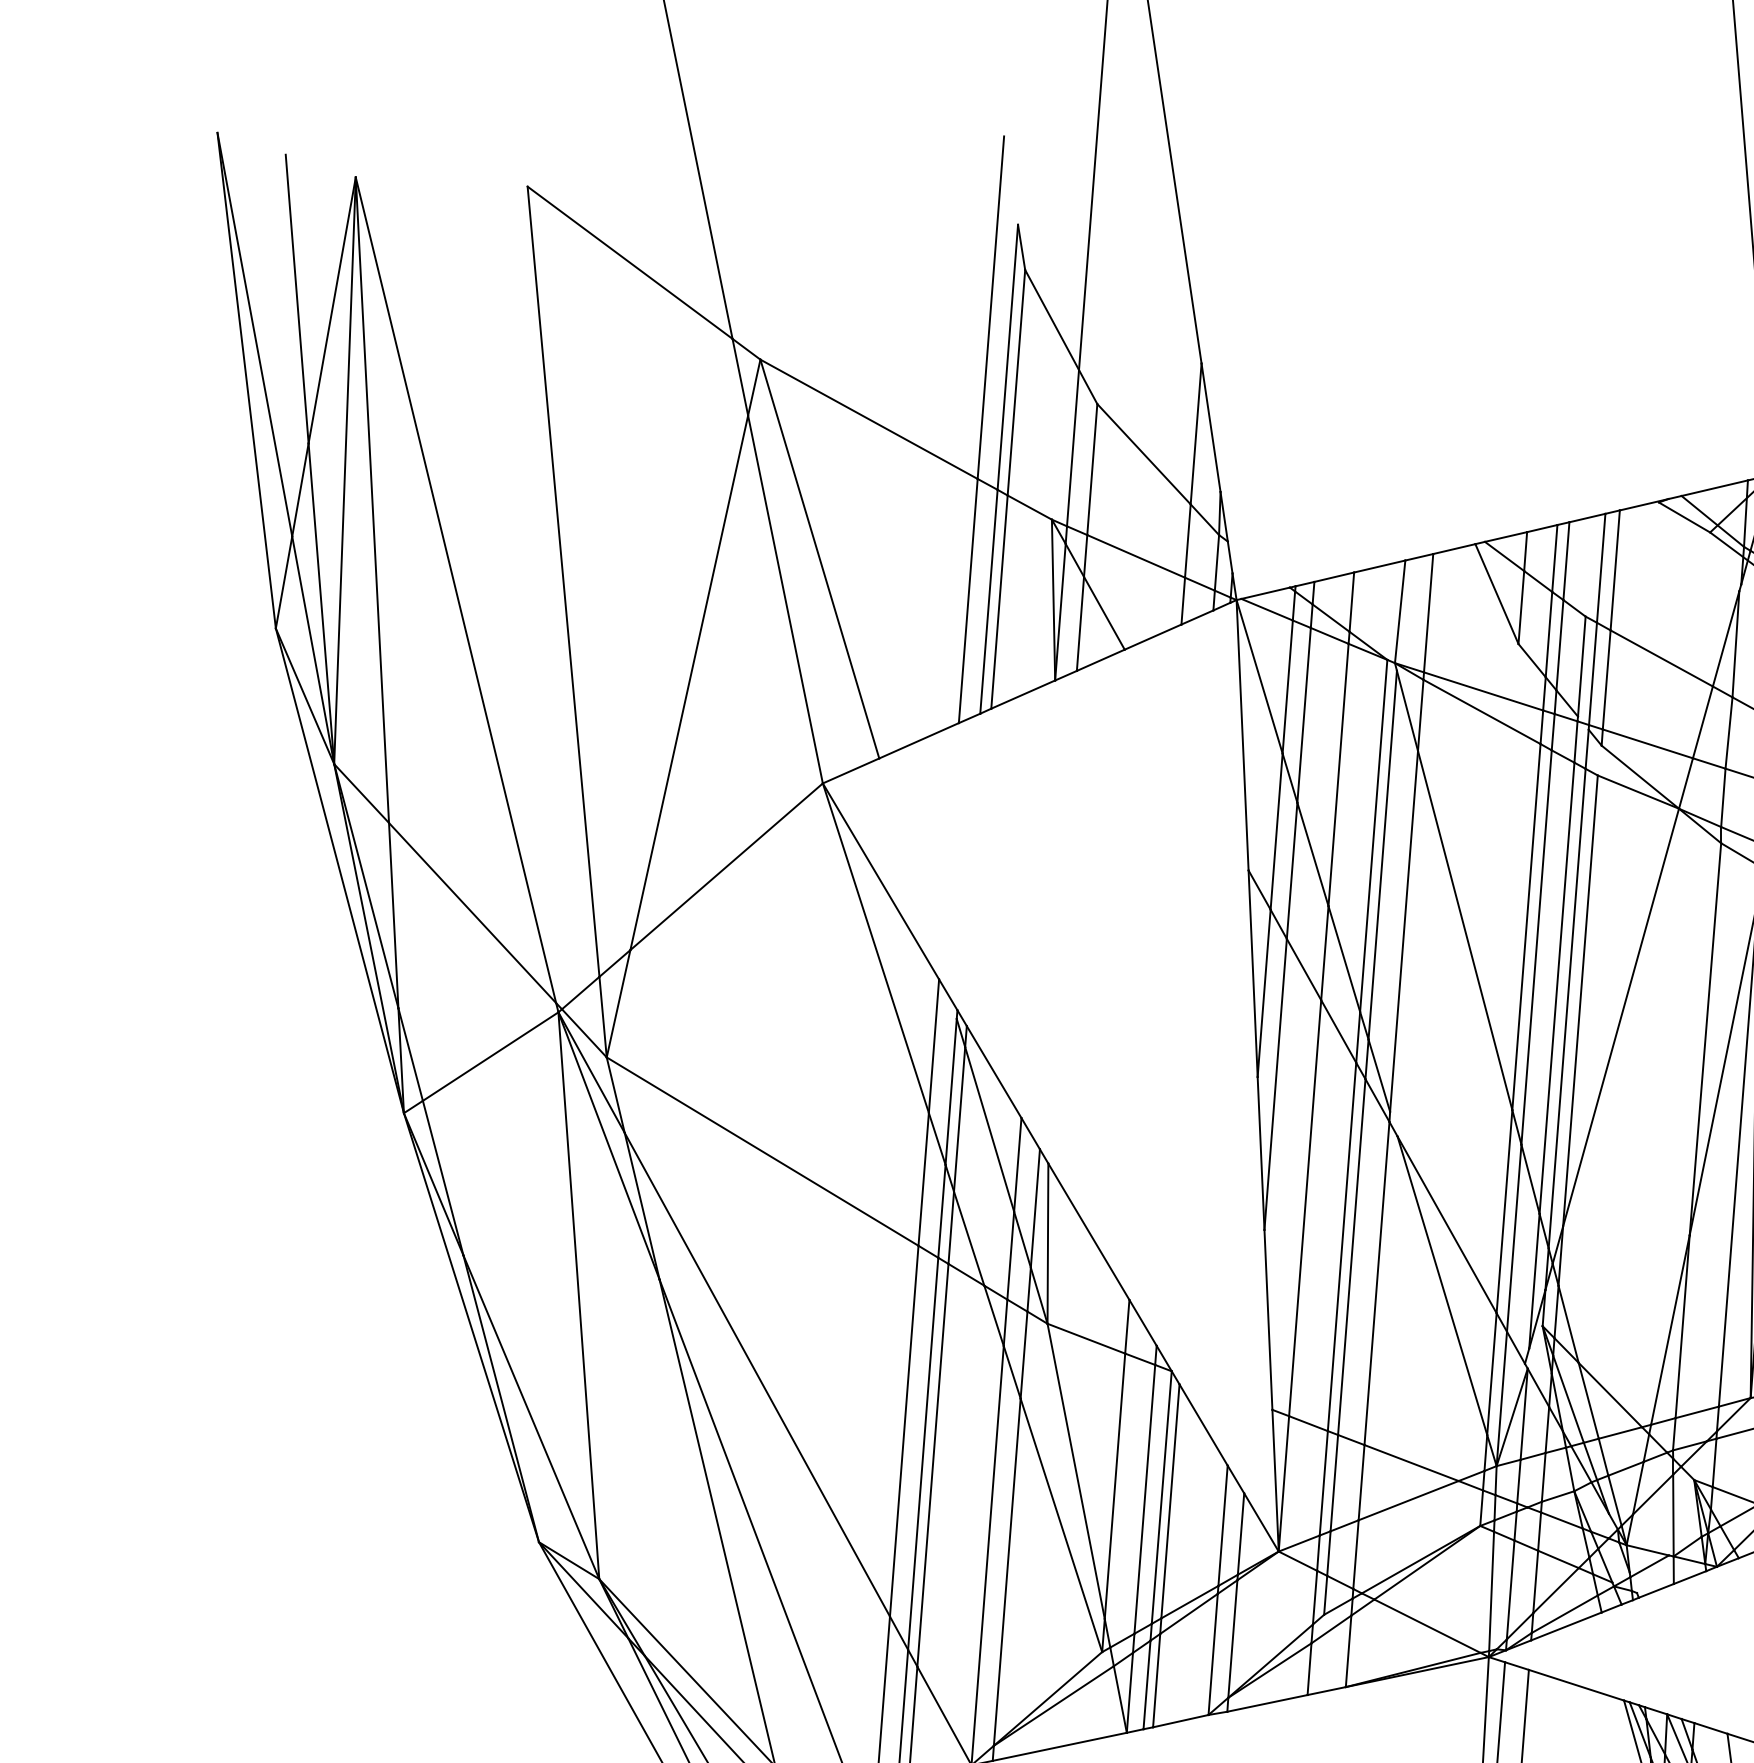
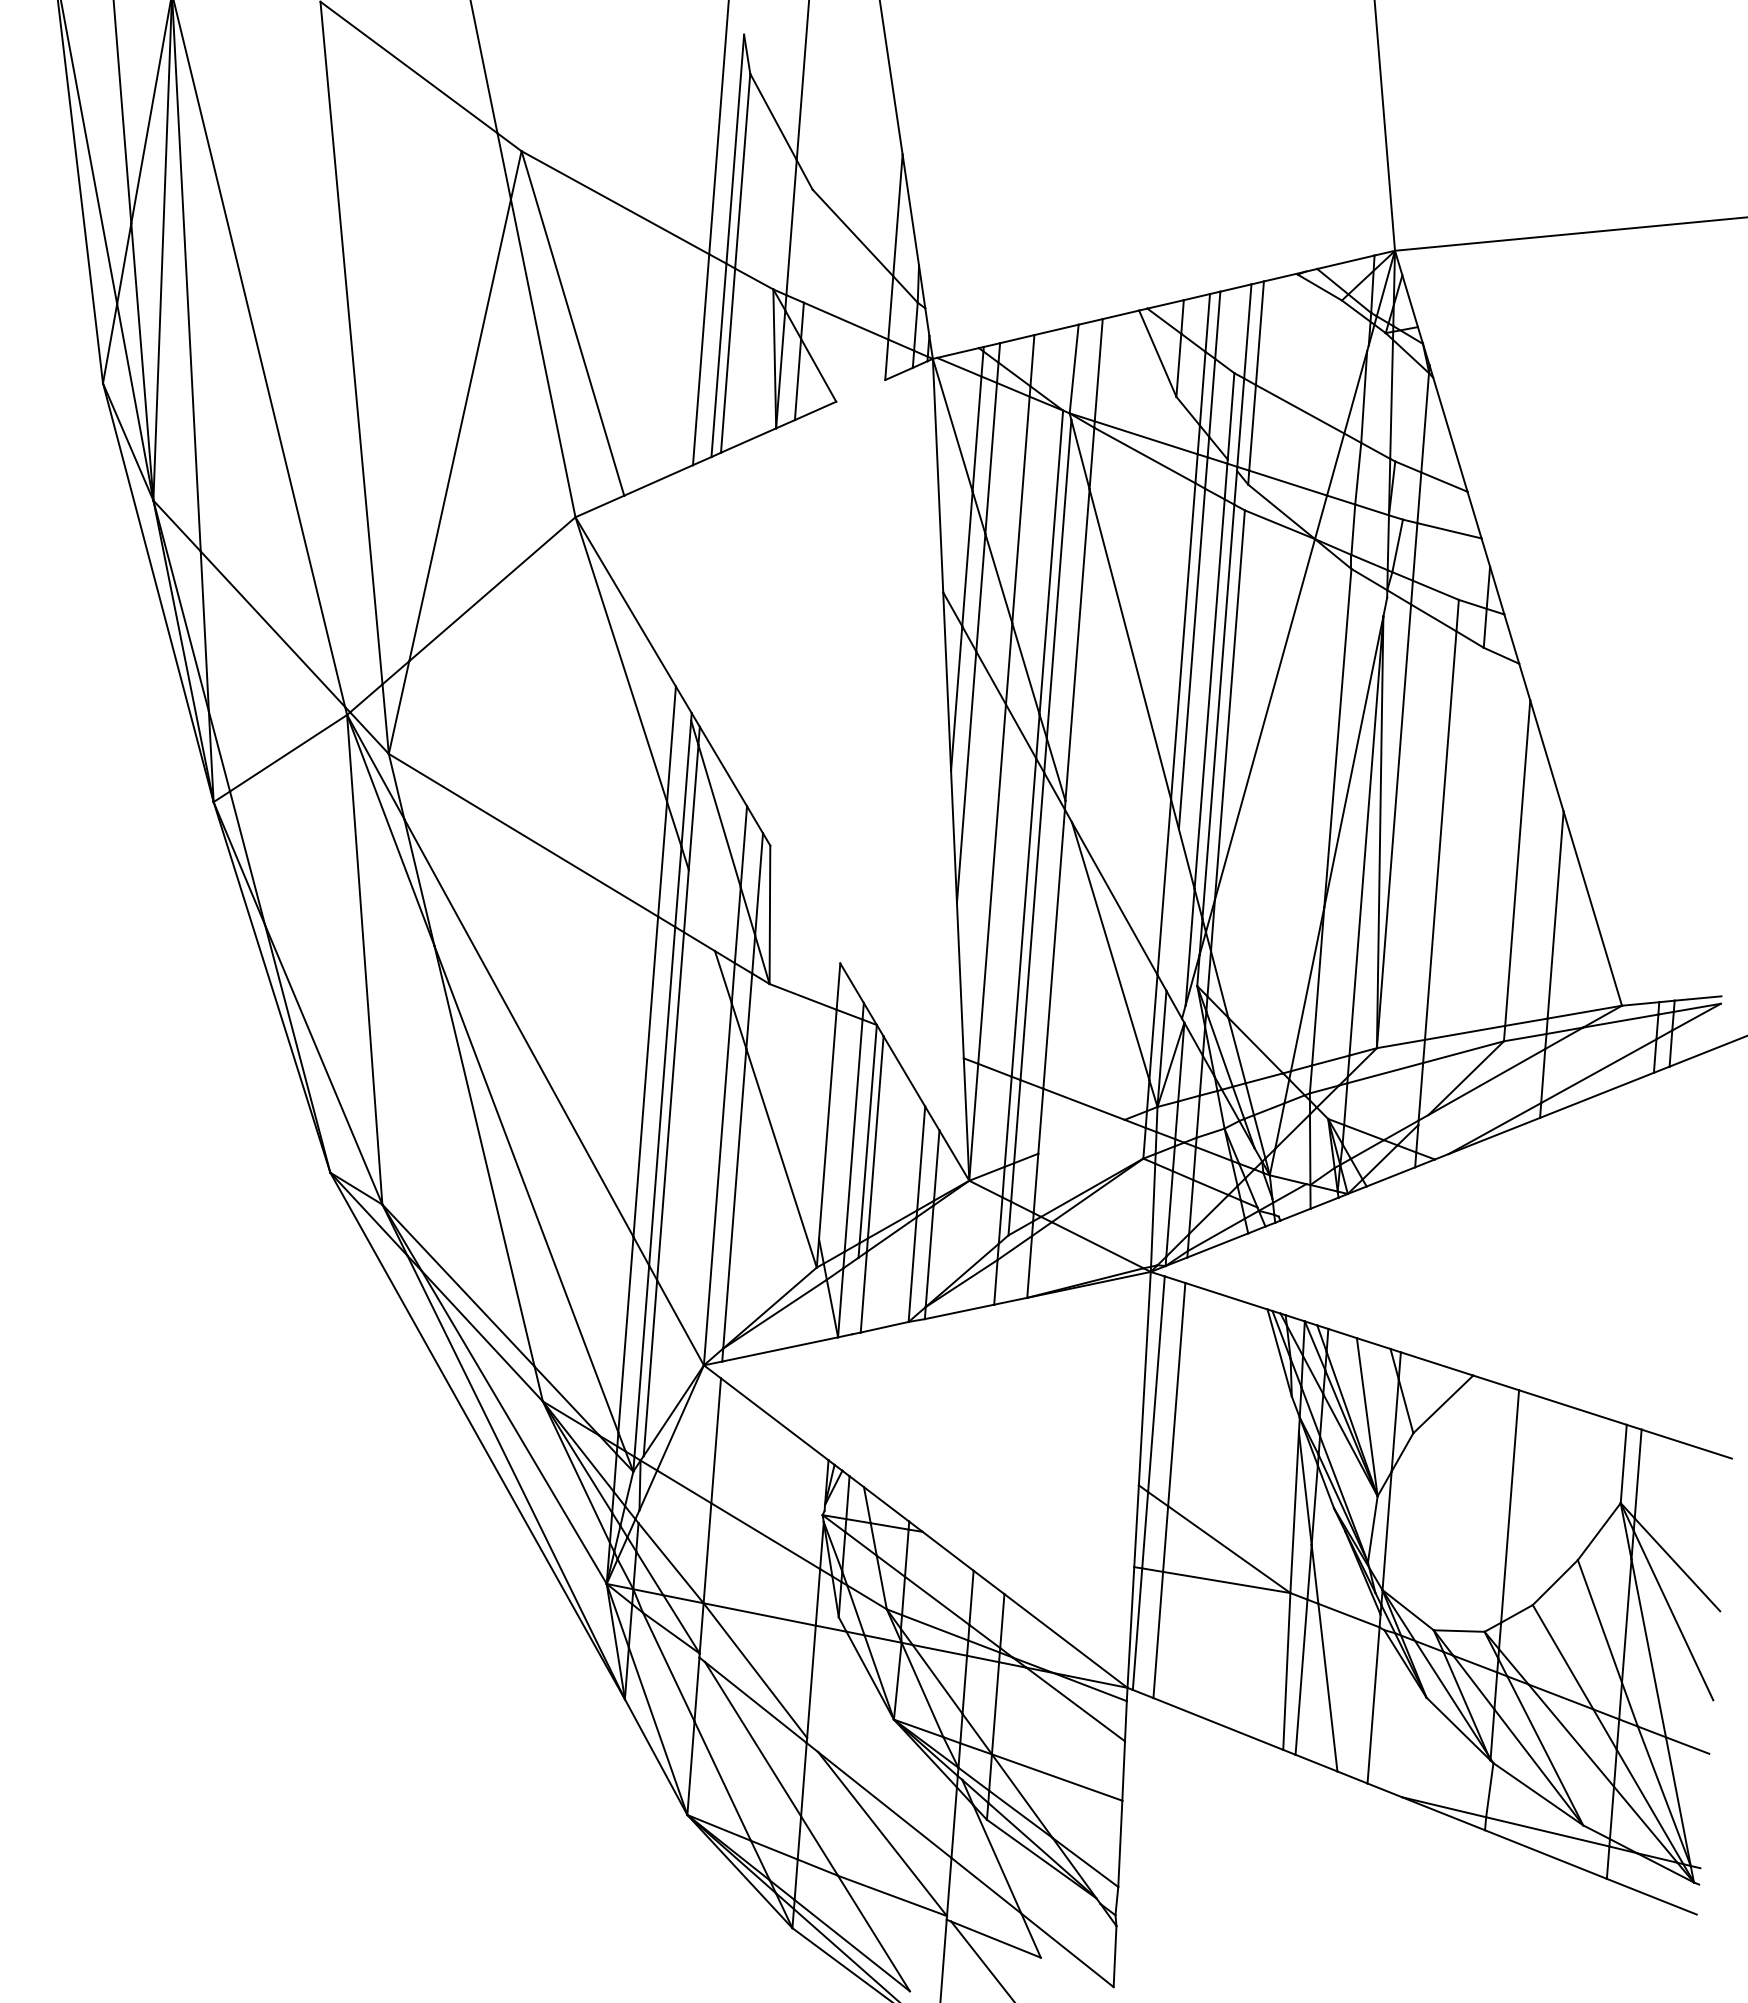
line: (1091, 468) -> (807, 245), removed
line: (1152, 636) -> (860, 390), removed
line: (1089, 1231) -> (805, 904), removed
line: (1514, 1237) -> (1172, 909), removed
line: (968, 1238) -> (701, 910), removed
line: (1076, 1471) -> (794, 1111), removed
line: (1408, 1500) -> (1081, 1136), removed
line: (1147, 1684) -> (855, 1295), removed

